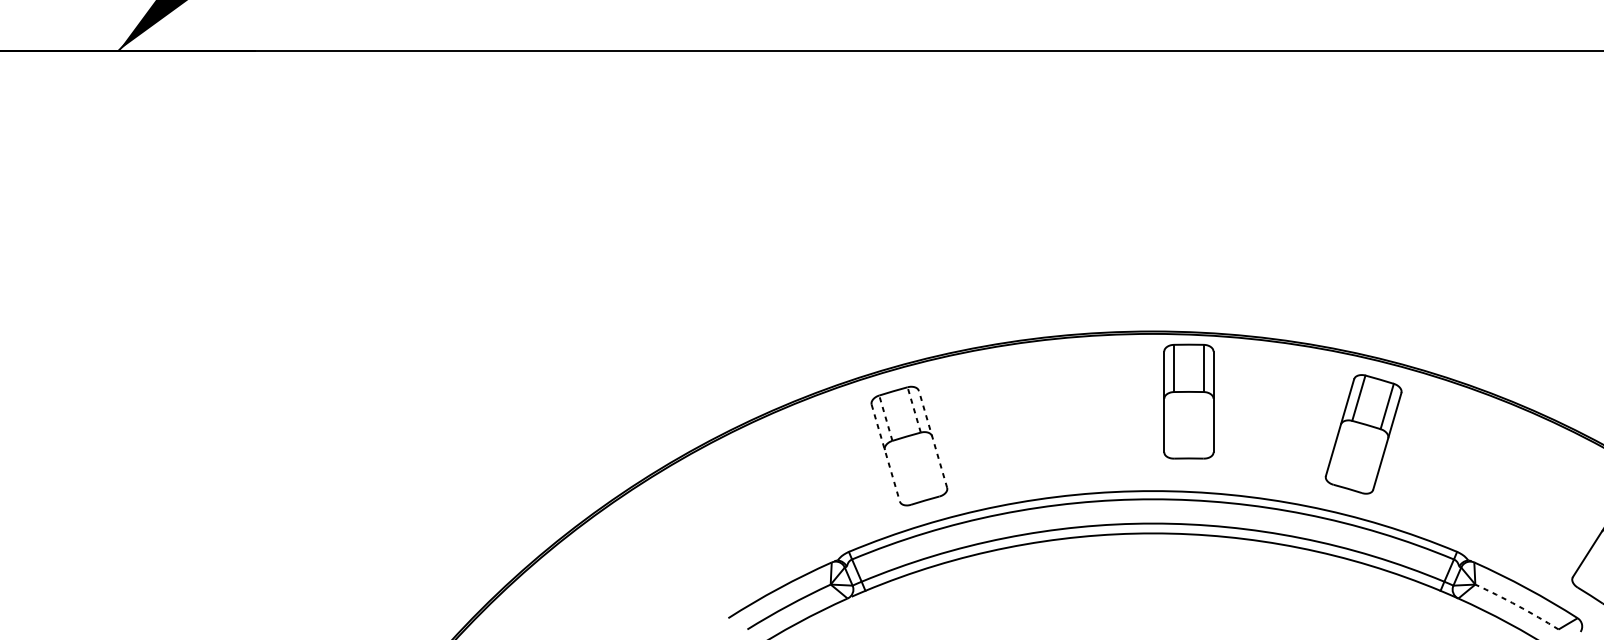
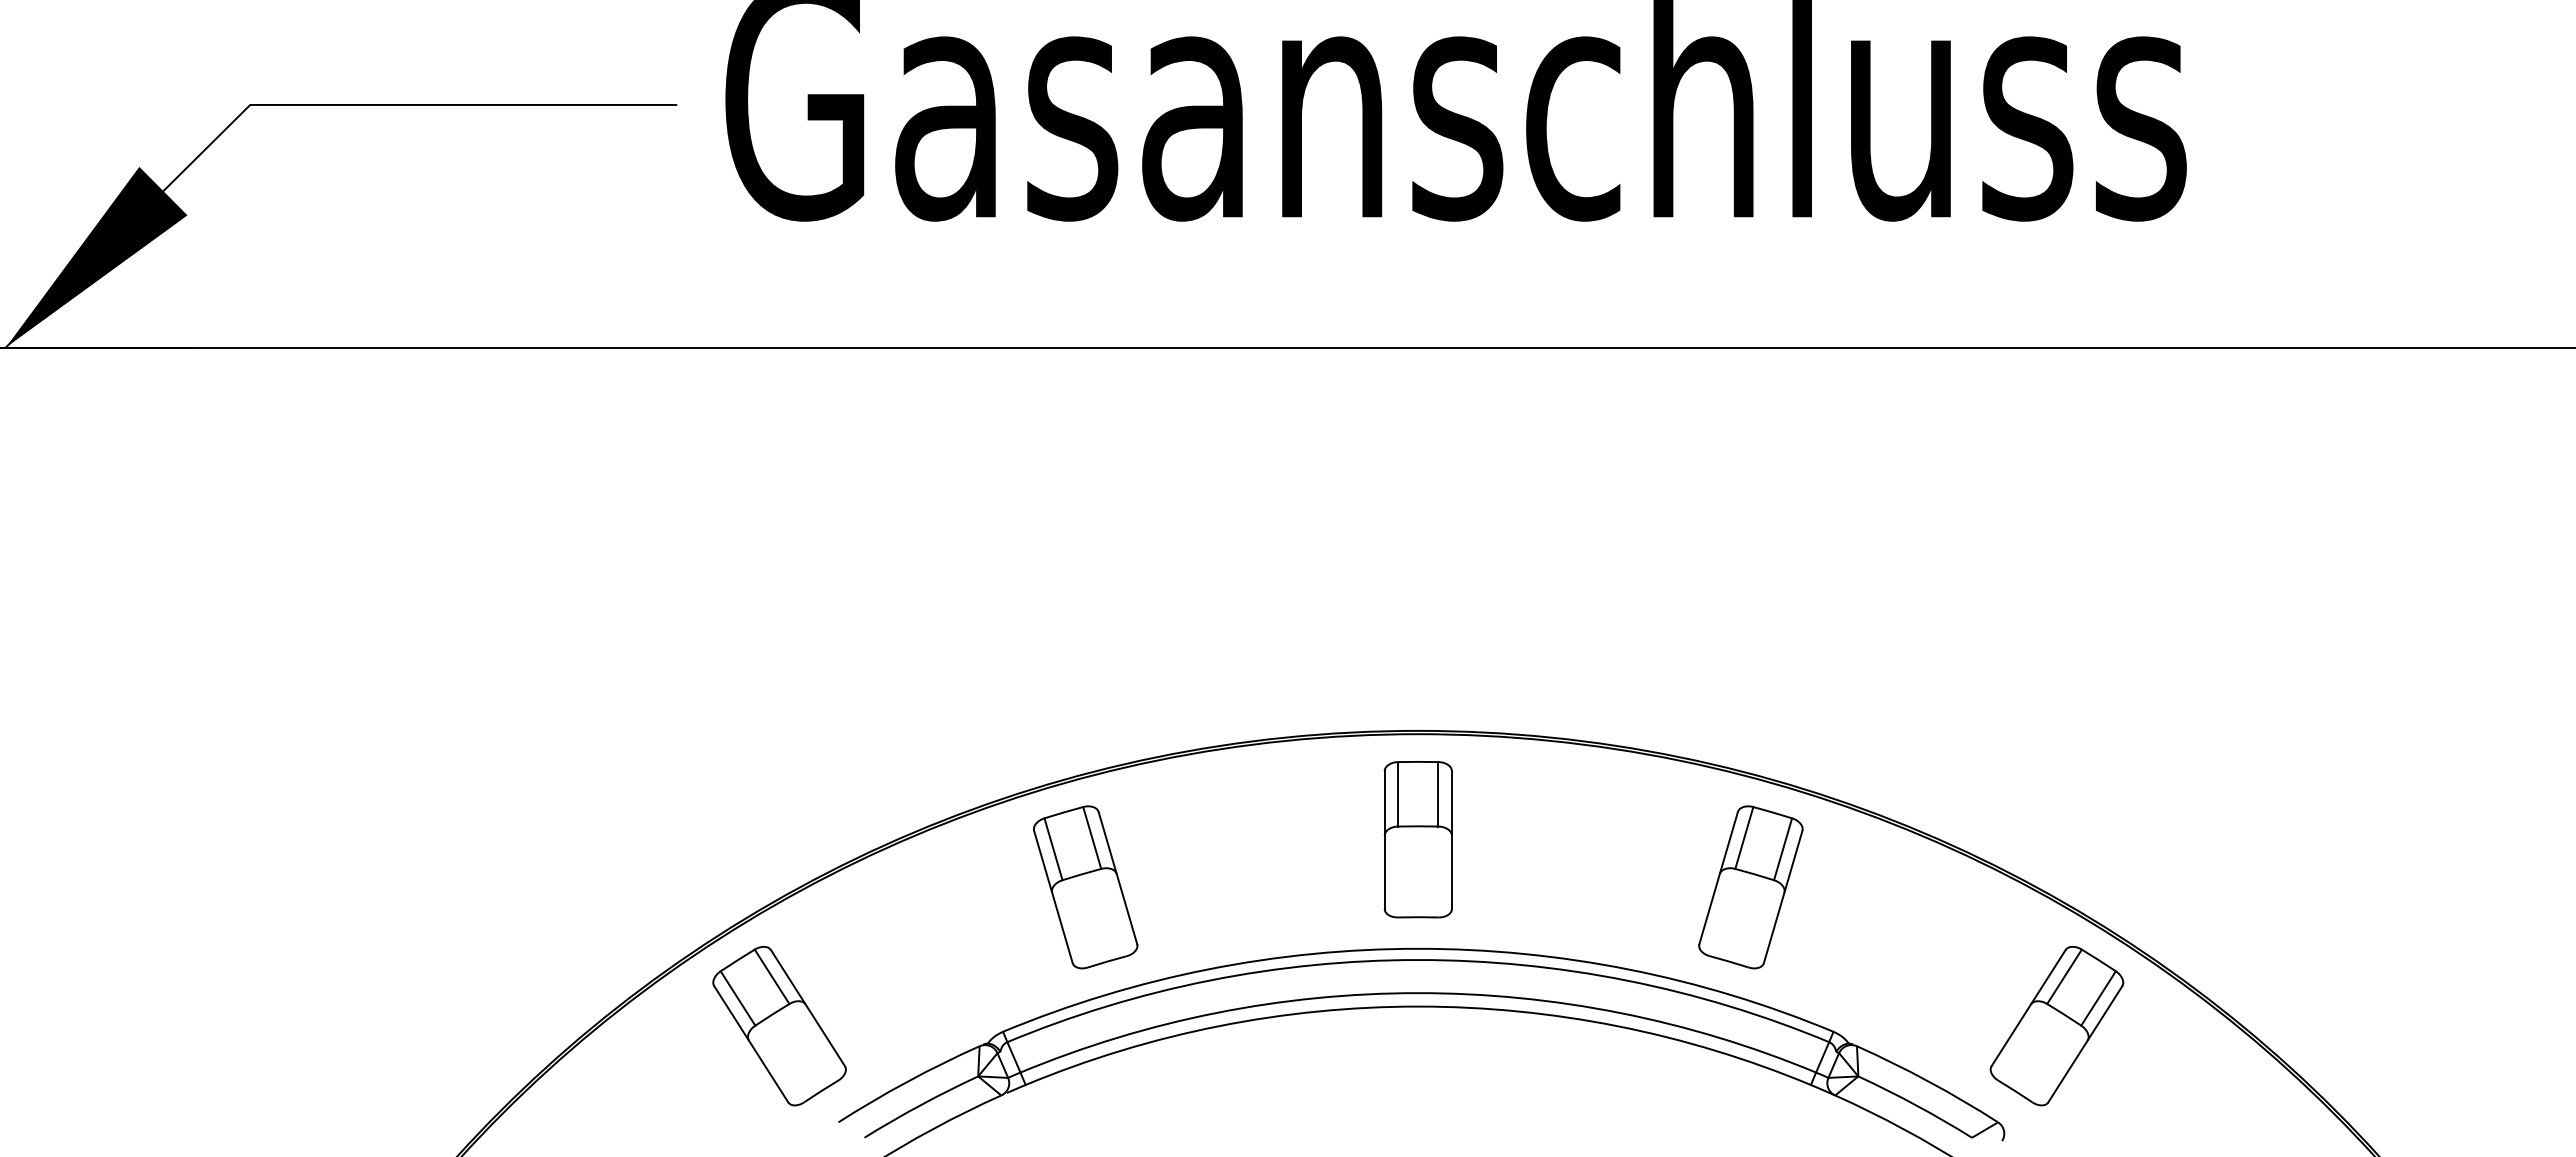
part: (1188, 401) -> (1417, 839), moved
line: (914, 409) -> (1092, 837), dashed -> solid
line: (885, 417) -> (1053, 848), dashed -> solid
part: (1363, 434) -> (1750, 887), moved
line: (932, 439) -> (1117, 878), dashed -> solid
line: (885, 452) -> (1053, 896), dashed -> solid
part: (685, 548) -> (779, 1026), added
arc: (1517, 605) -> (1916, 1105), dashed -> solid

